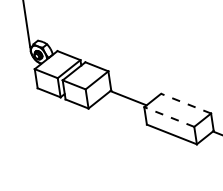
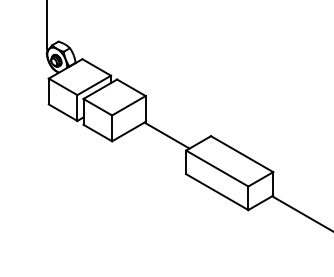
line: (186, 103) -> (242, 154), dashed -> solid
line: (169, 116) -> (217, 168), dashed -> solid

